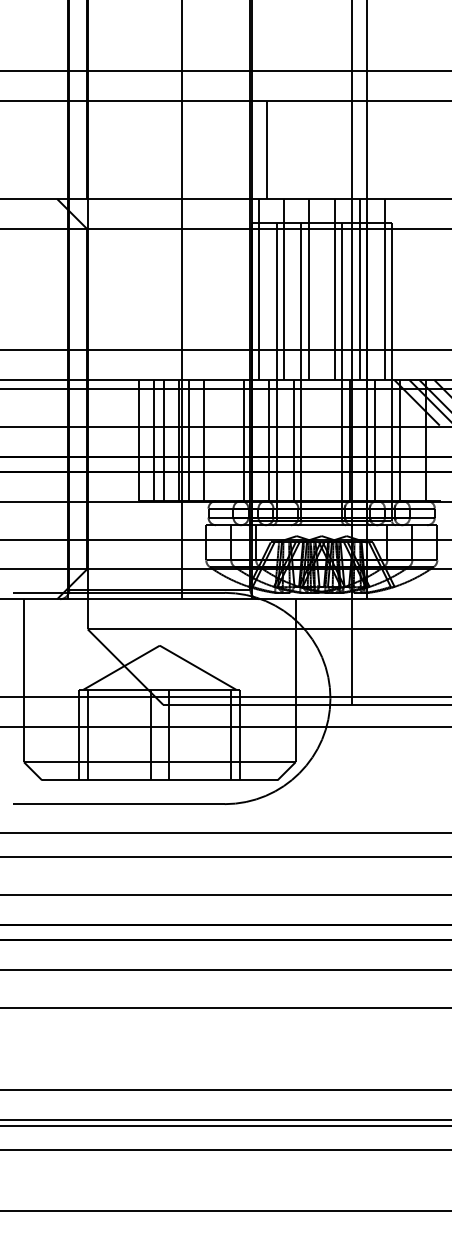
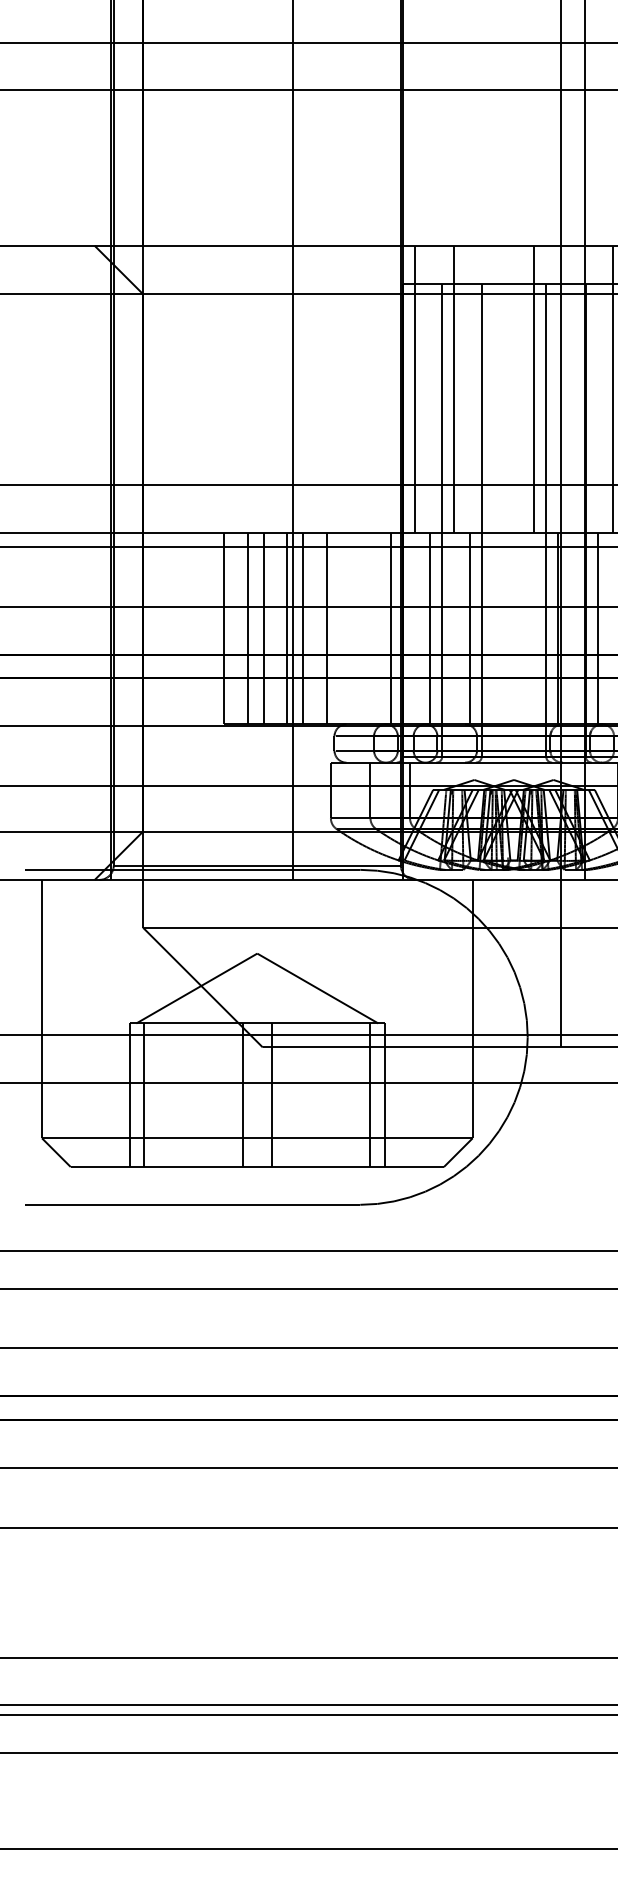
line: (267, 150) -> (427, 168), removed
line: (309, 289) -> (494, 389), removed
line: (359, 289) -> (573, 389), removed

